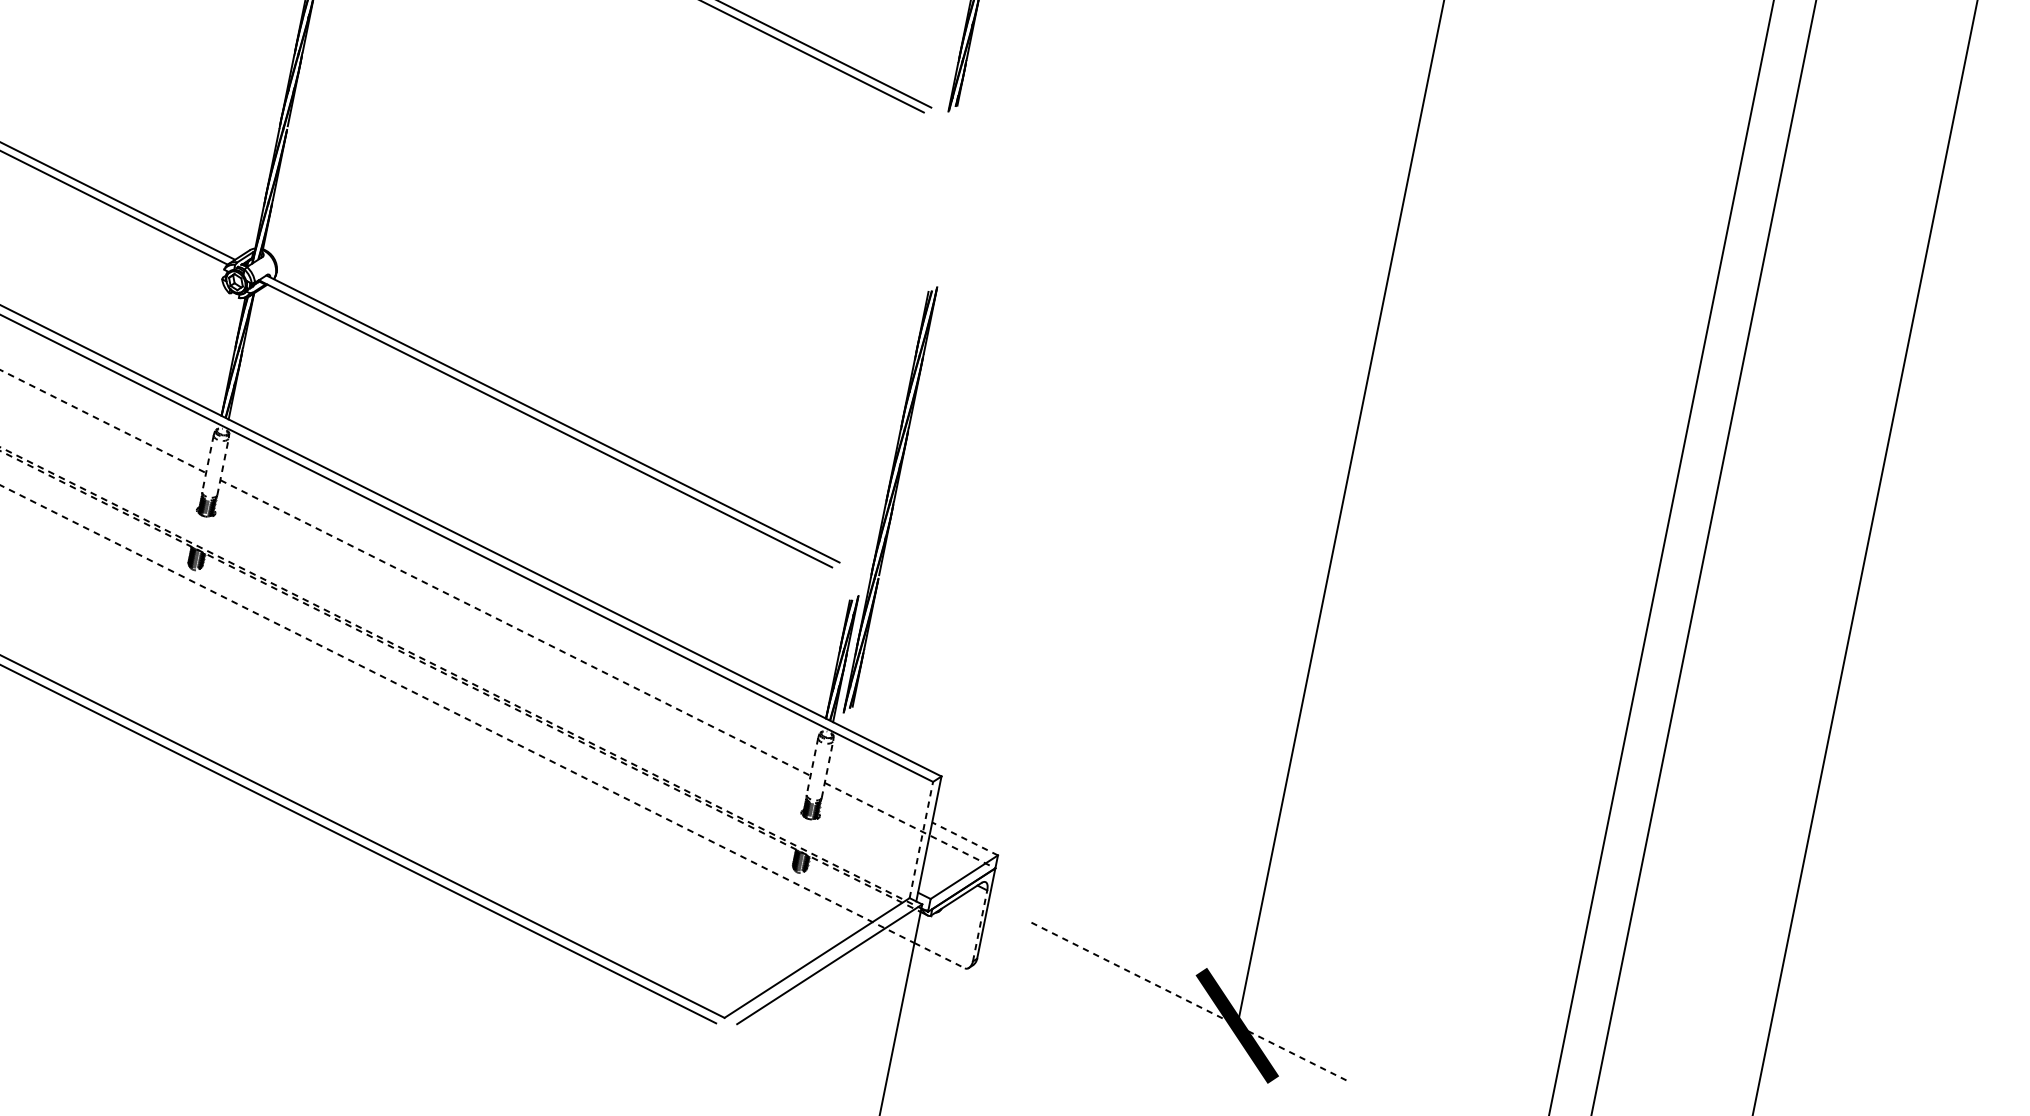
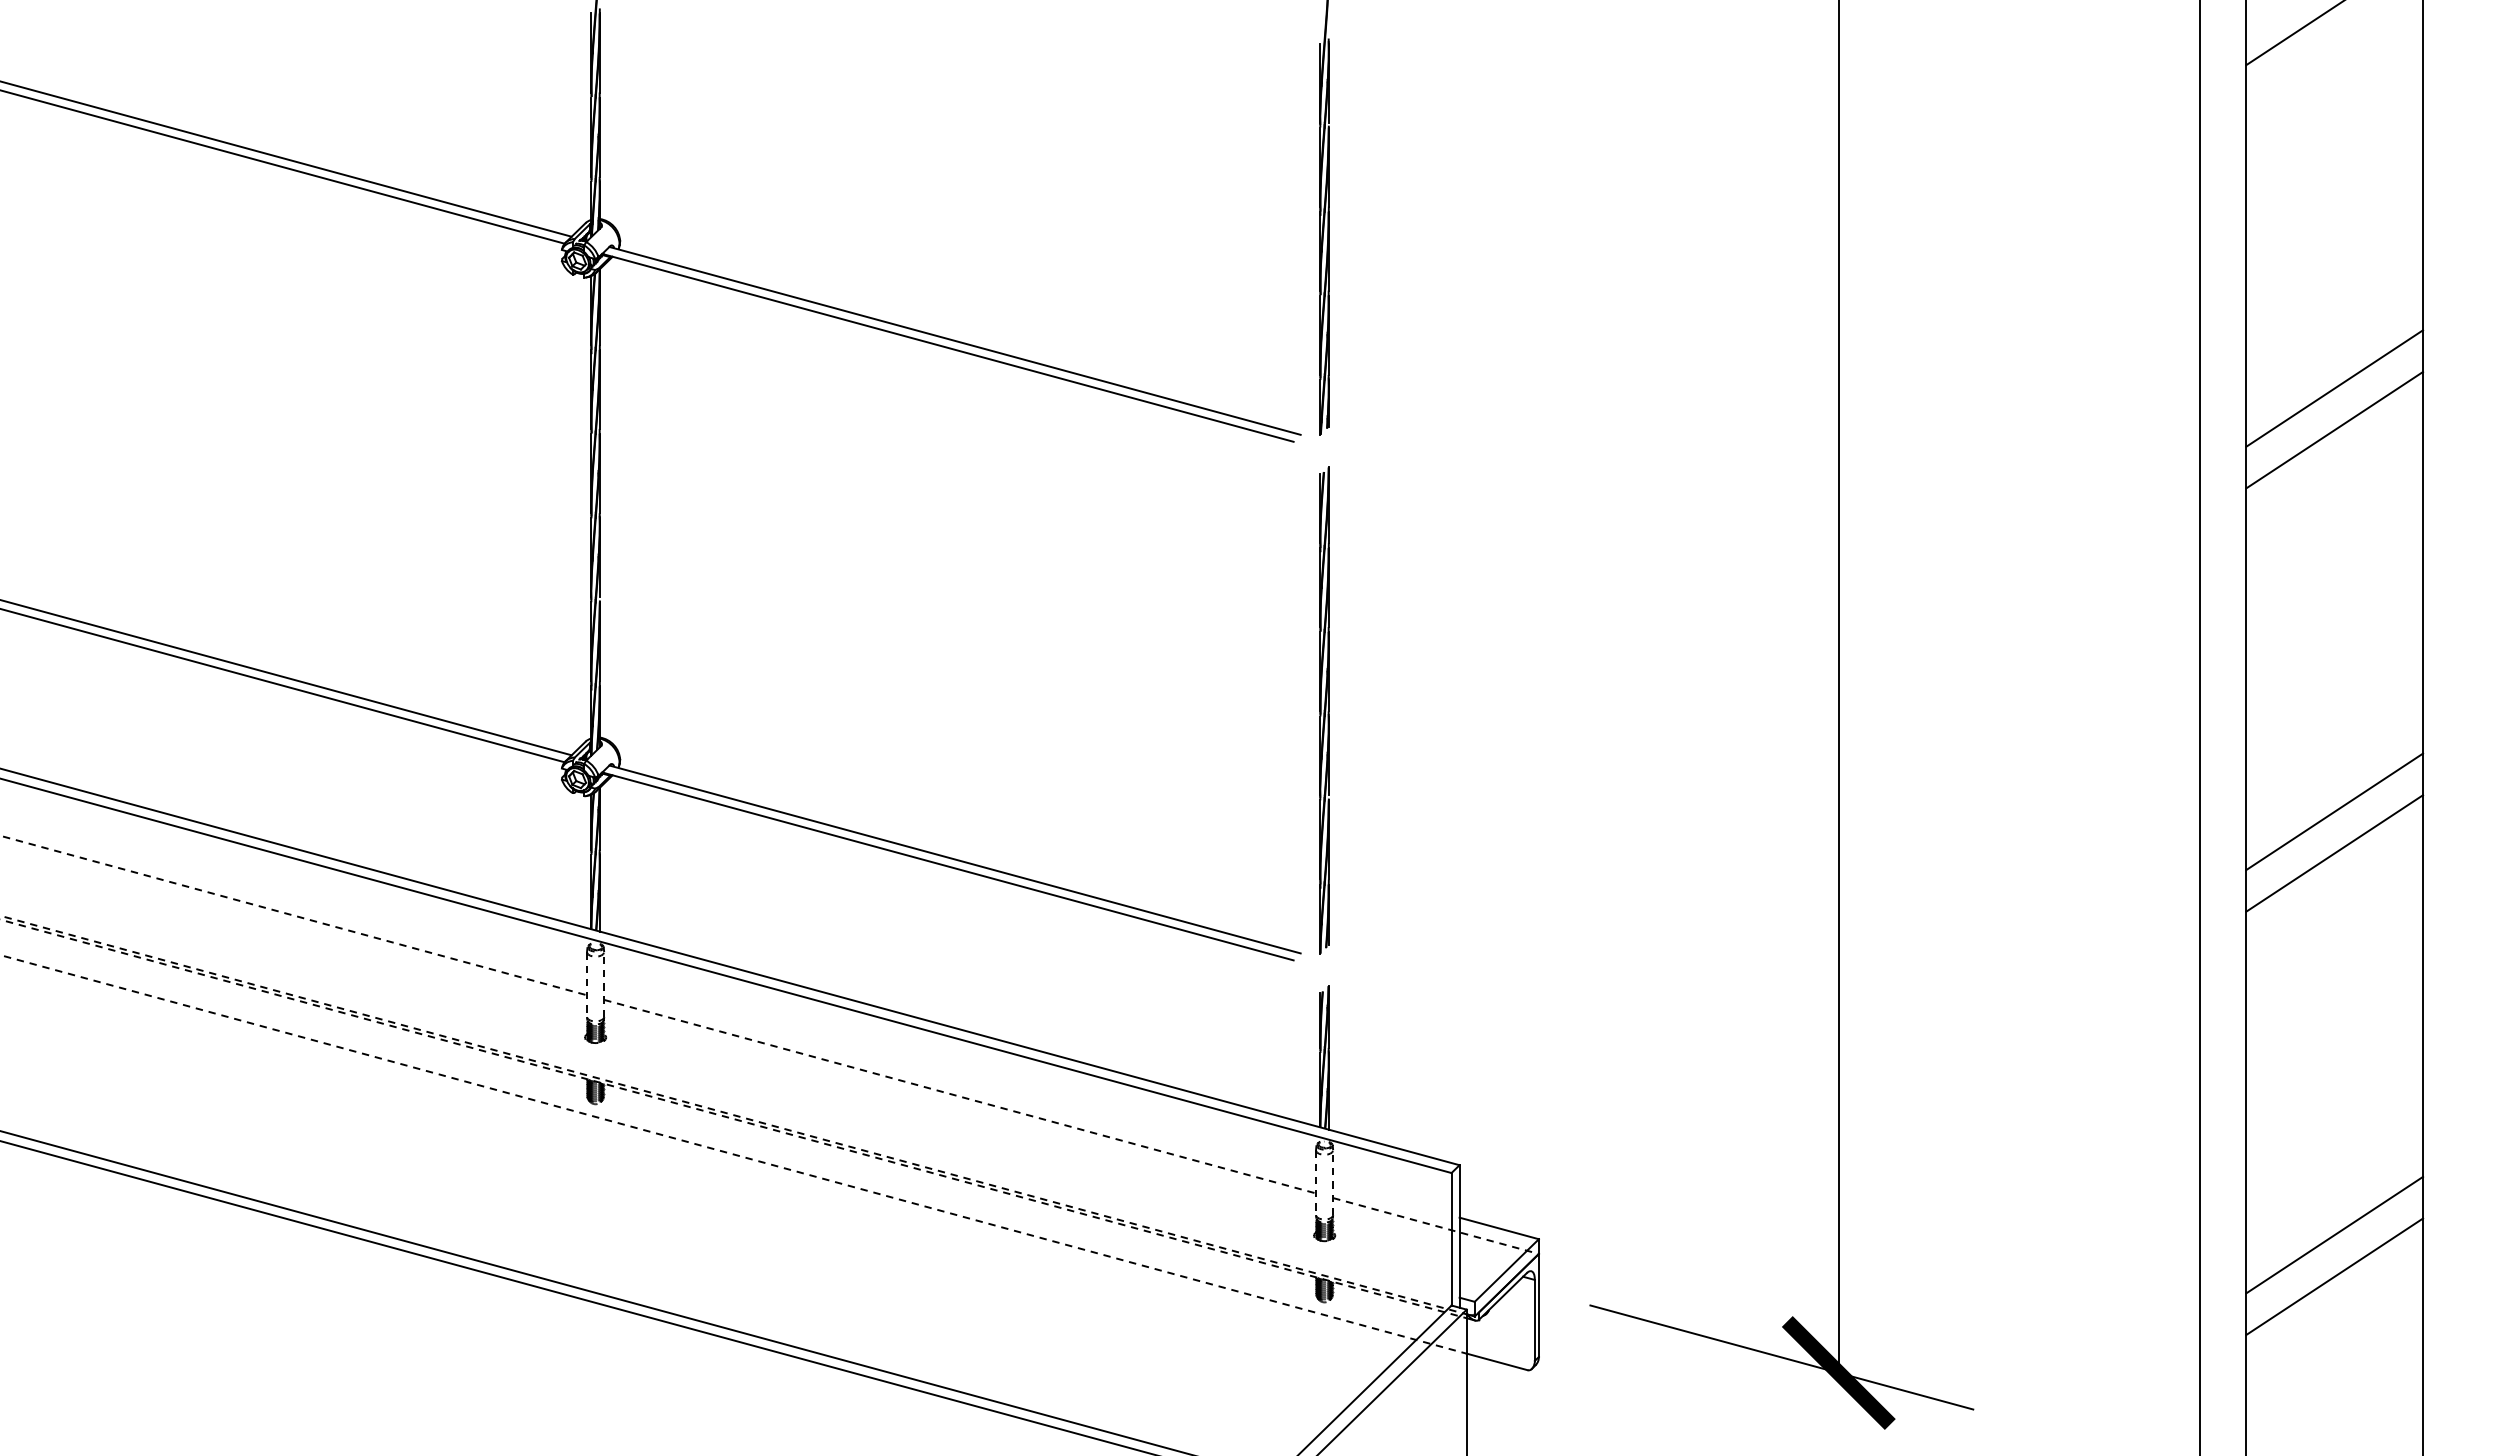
line: (1846, 249) -> (2334, 388), added
line: (1839, 285) -> (2334, 429), added
part: (890, 499) -> (1324, 710), moved
line: (1771, 620) -> (2334, 811), added
line: (1764, 657) -> (2334, 853), added
line: (964, 838) -> (1498, 1228), dashed -> solid
line: (921, 839) -> (1451, 1238), dashed -> solid
line: (979, 925) -> (1534, 1319), dashed -> solid
line: (940, 955) -> (1497, 1361), dashed -> solid
line: (1696, 992) -> (2334, 1234), added
line: (1190, 1002) -> (1782, 1357), dashed -> solid
line: (1689, 1028) -> (2334, 1276), added

